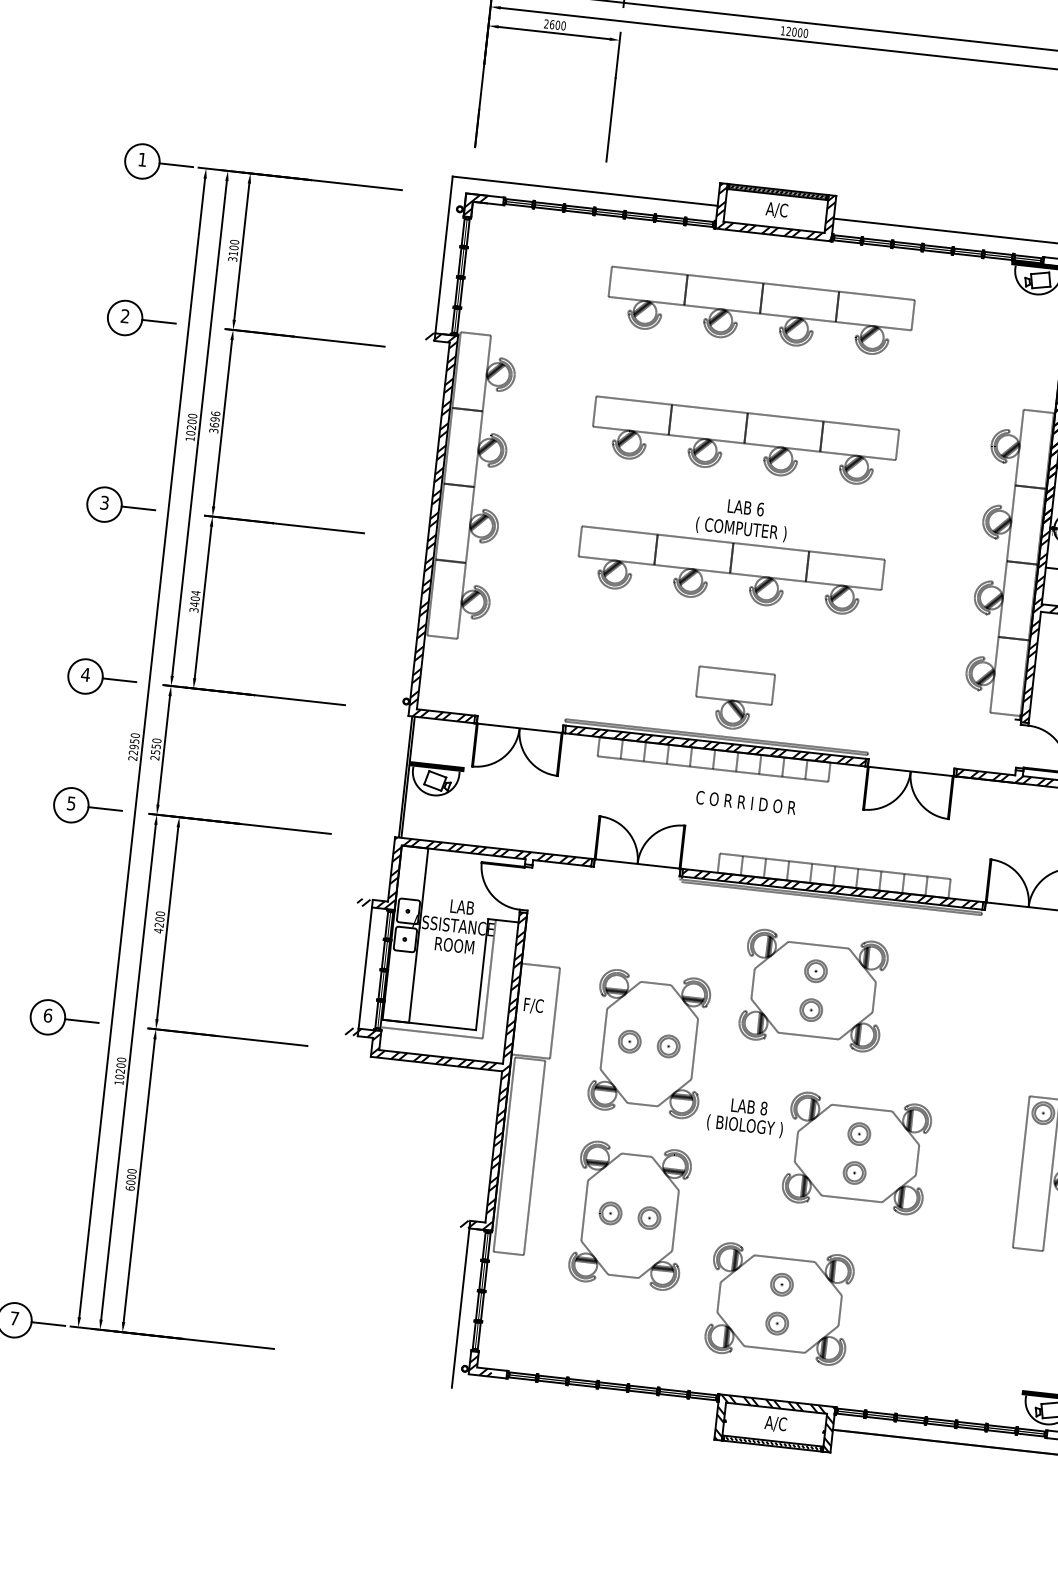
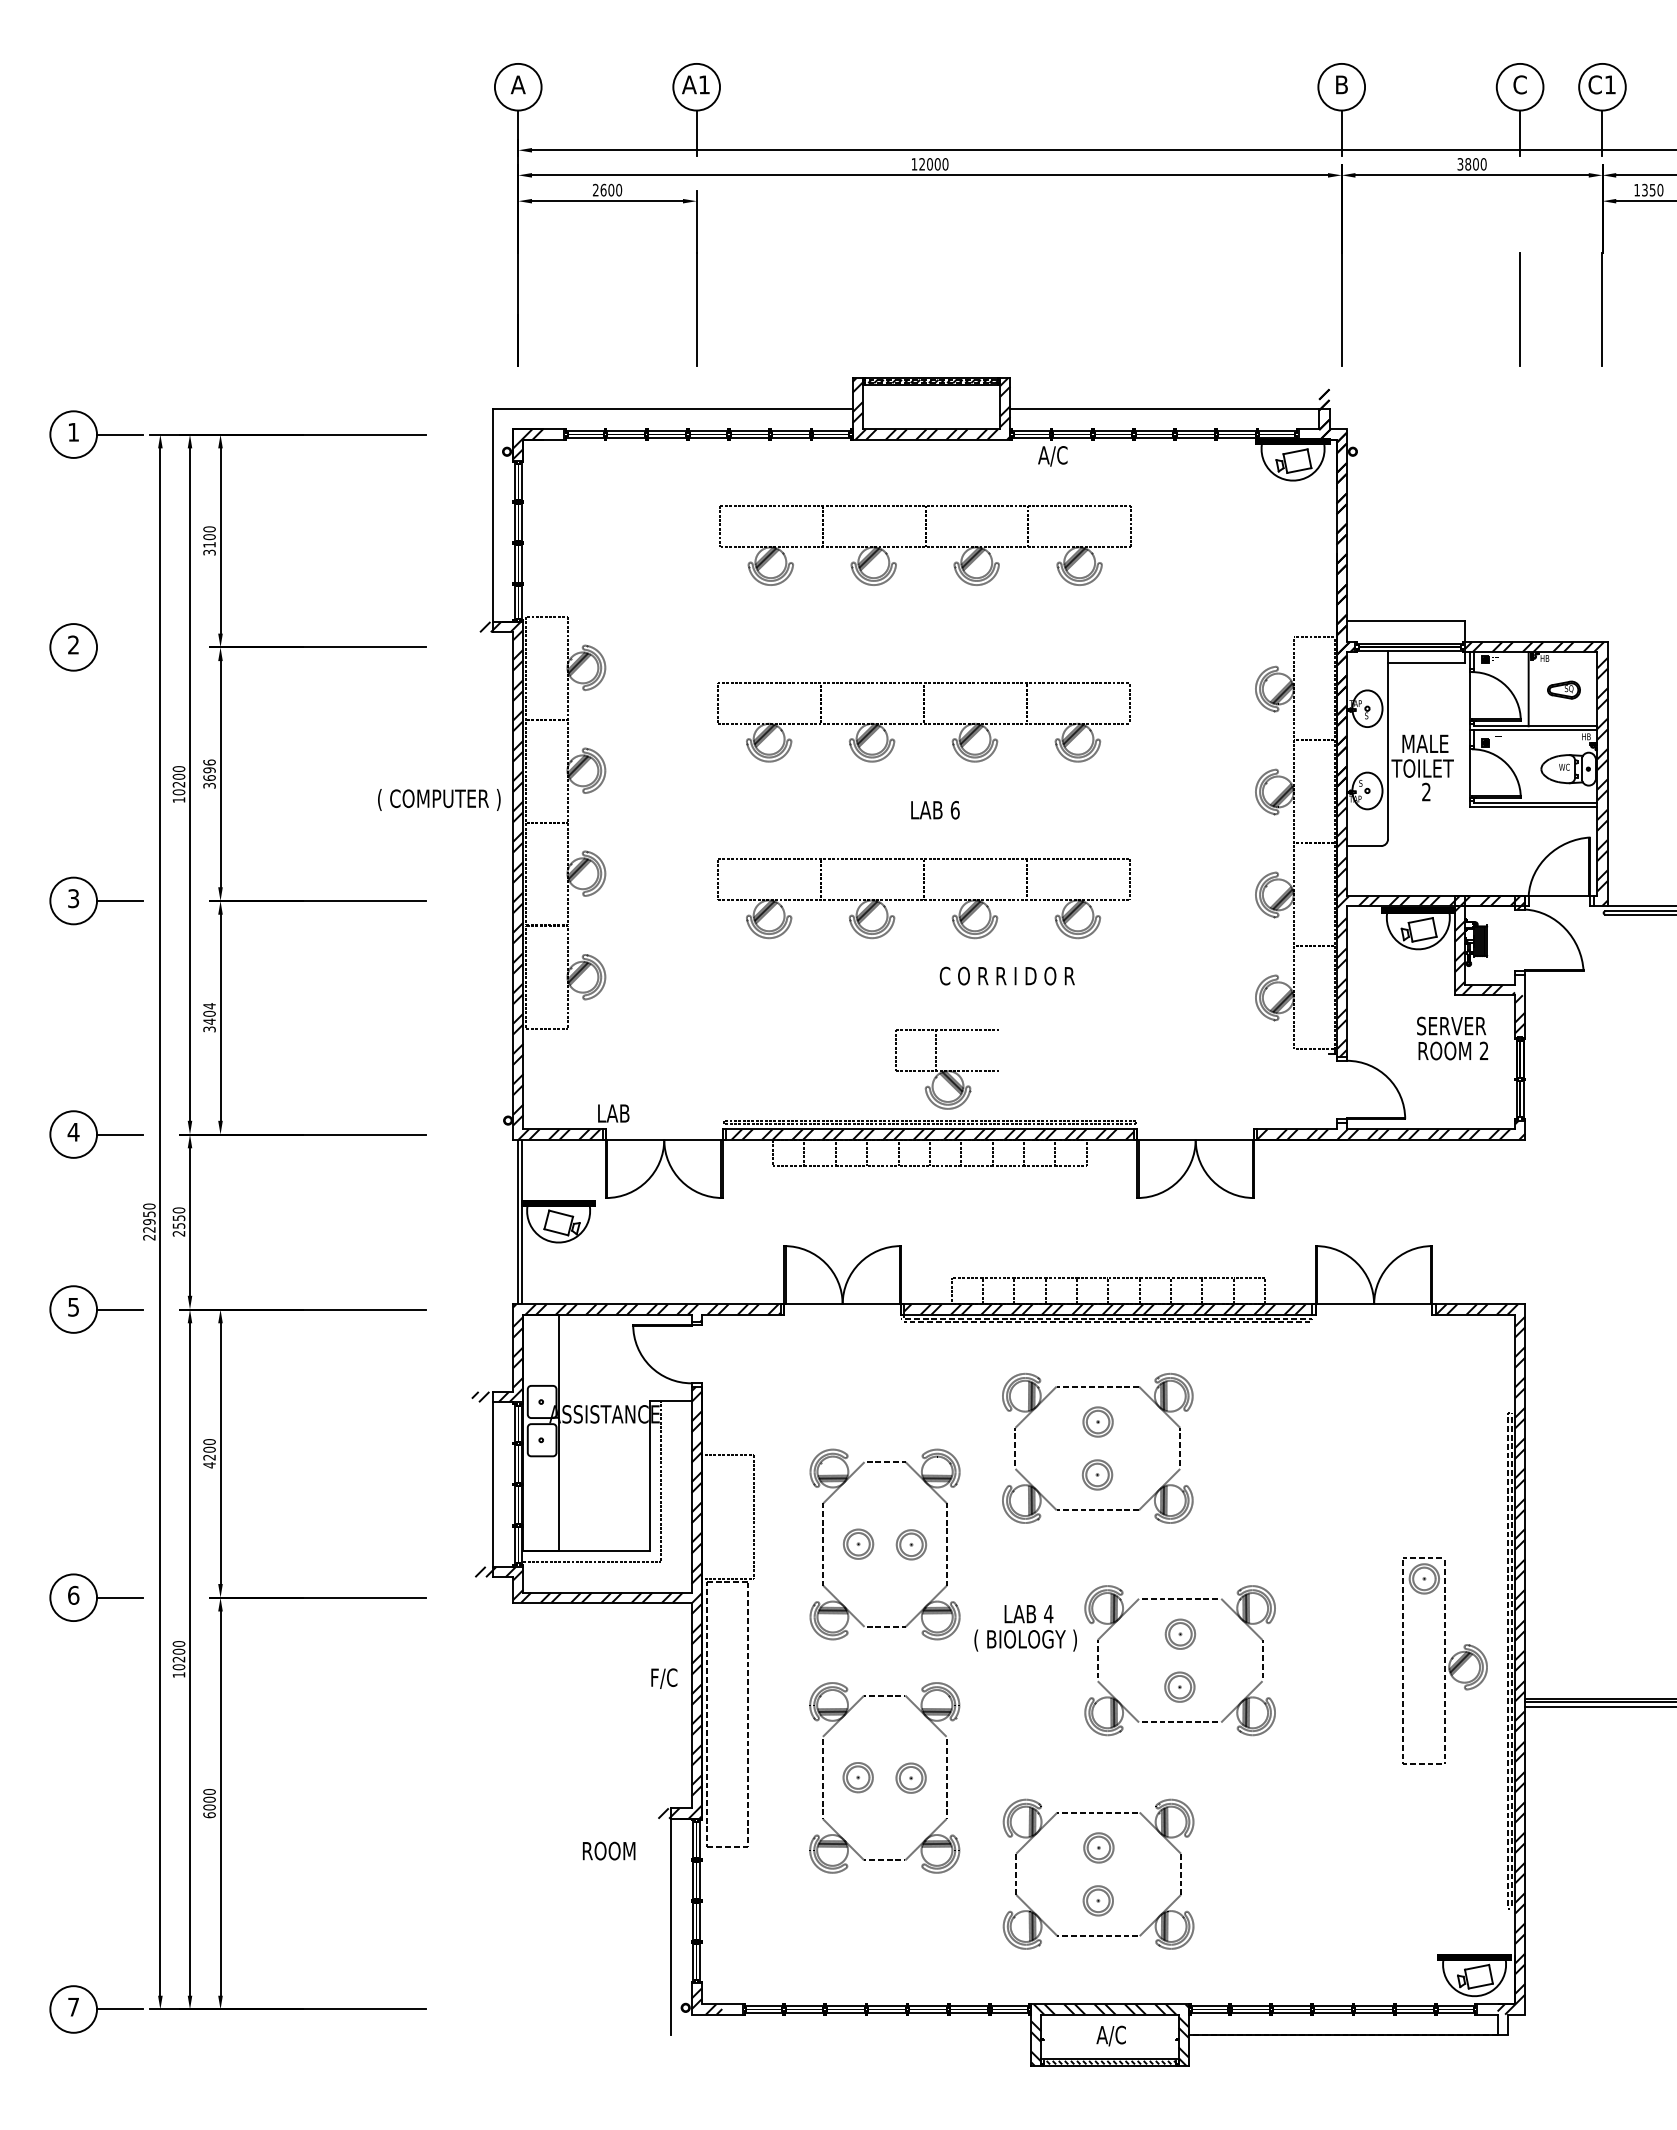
text: (776, 210) -> (1052, 456), moved
line: (158, 321) -> (119, 647), removed
text: (741, 529) -> (439, 799), moved
line: (773, 689) -> (936, 1050), moved
text: (745, 802) -> (1006, 975), moved
text: (462, 907) -> (613, 1113), moved
text: (454, 945) -> (609, 1850), moved
text: (533, 1006) -> (664, 1678), moved
text: (763, 1108) -> (1048, 1613), 8 -> 4

